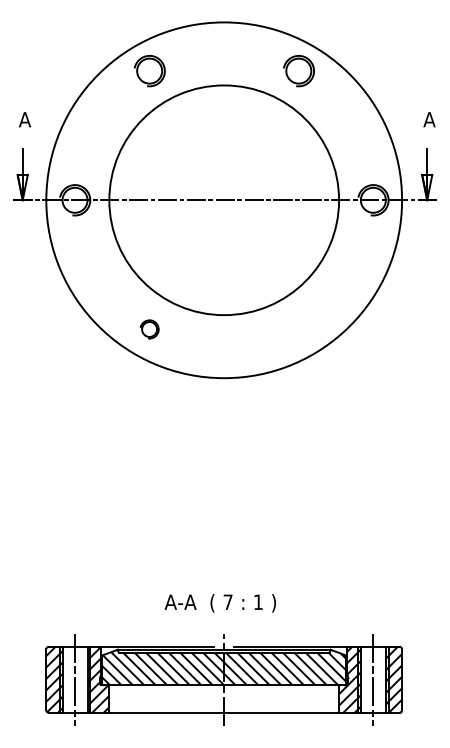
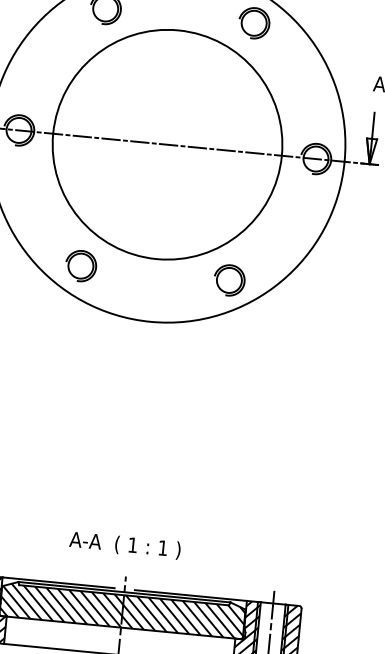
part: (149, 329) -> (80, 266), size x1.67
part: (298, 329) -> (229, 280), added
text: (227, 601) -> (132, 544), 7 -> 1

